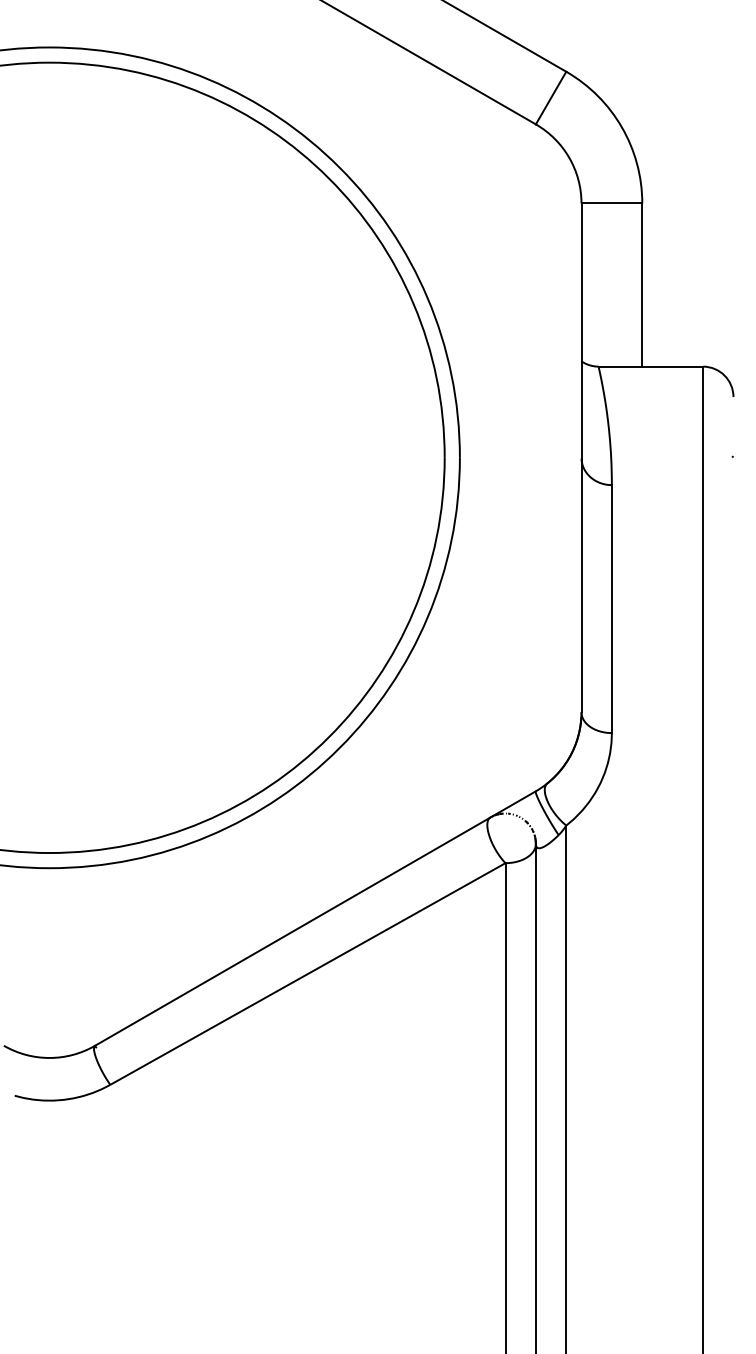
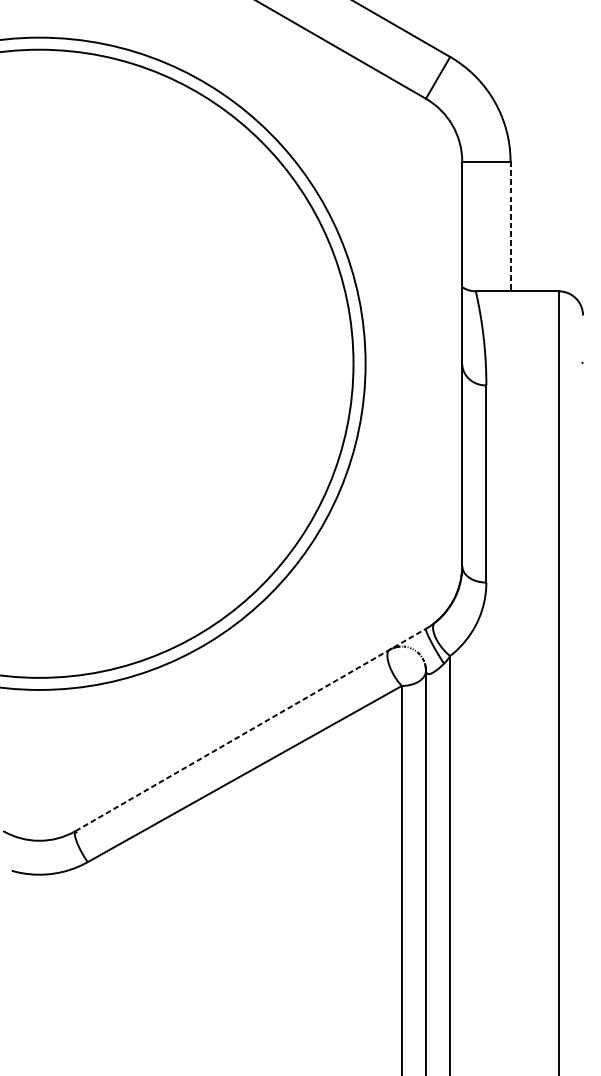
line: (642, 285) -> (510, 226), solid -> dashed
line: (315, 918) -> (250, 729), solid -> dashed

